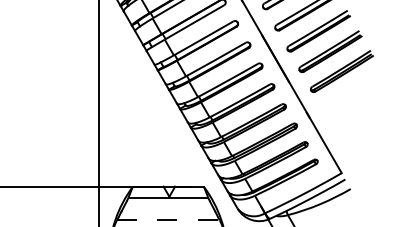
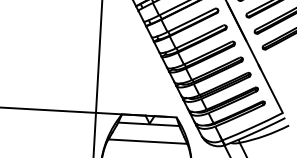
line: (168, 220) -> (147, 141), dashed -> solid

